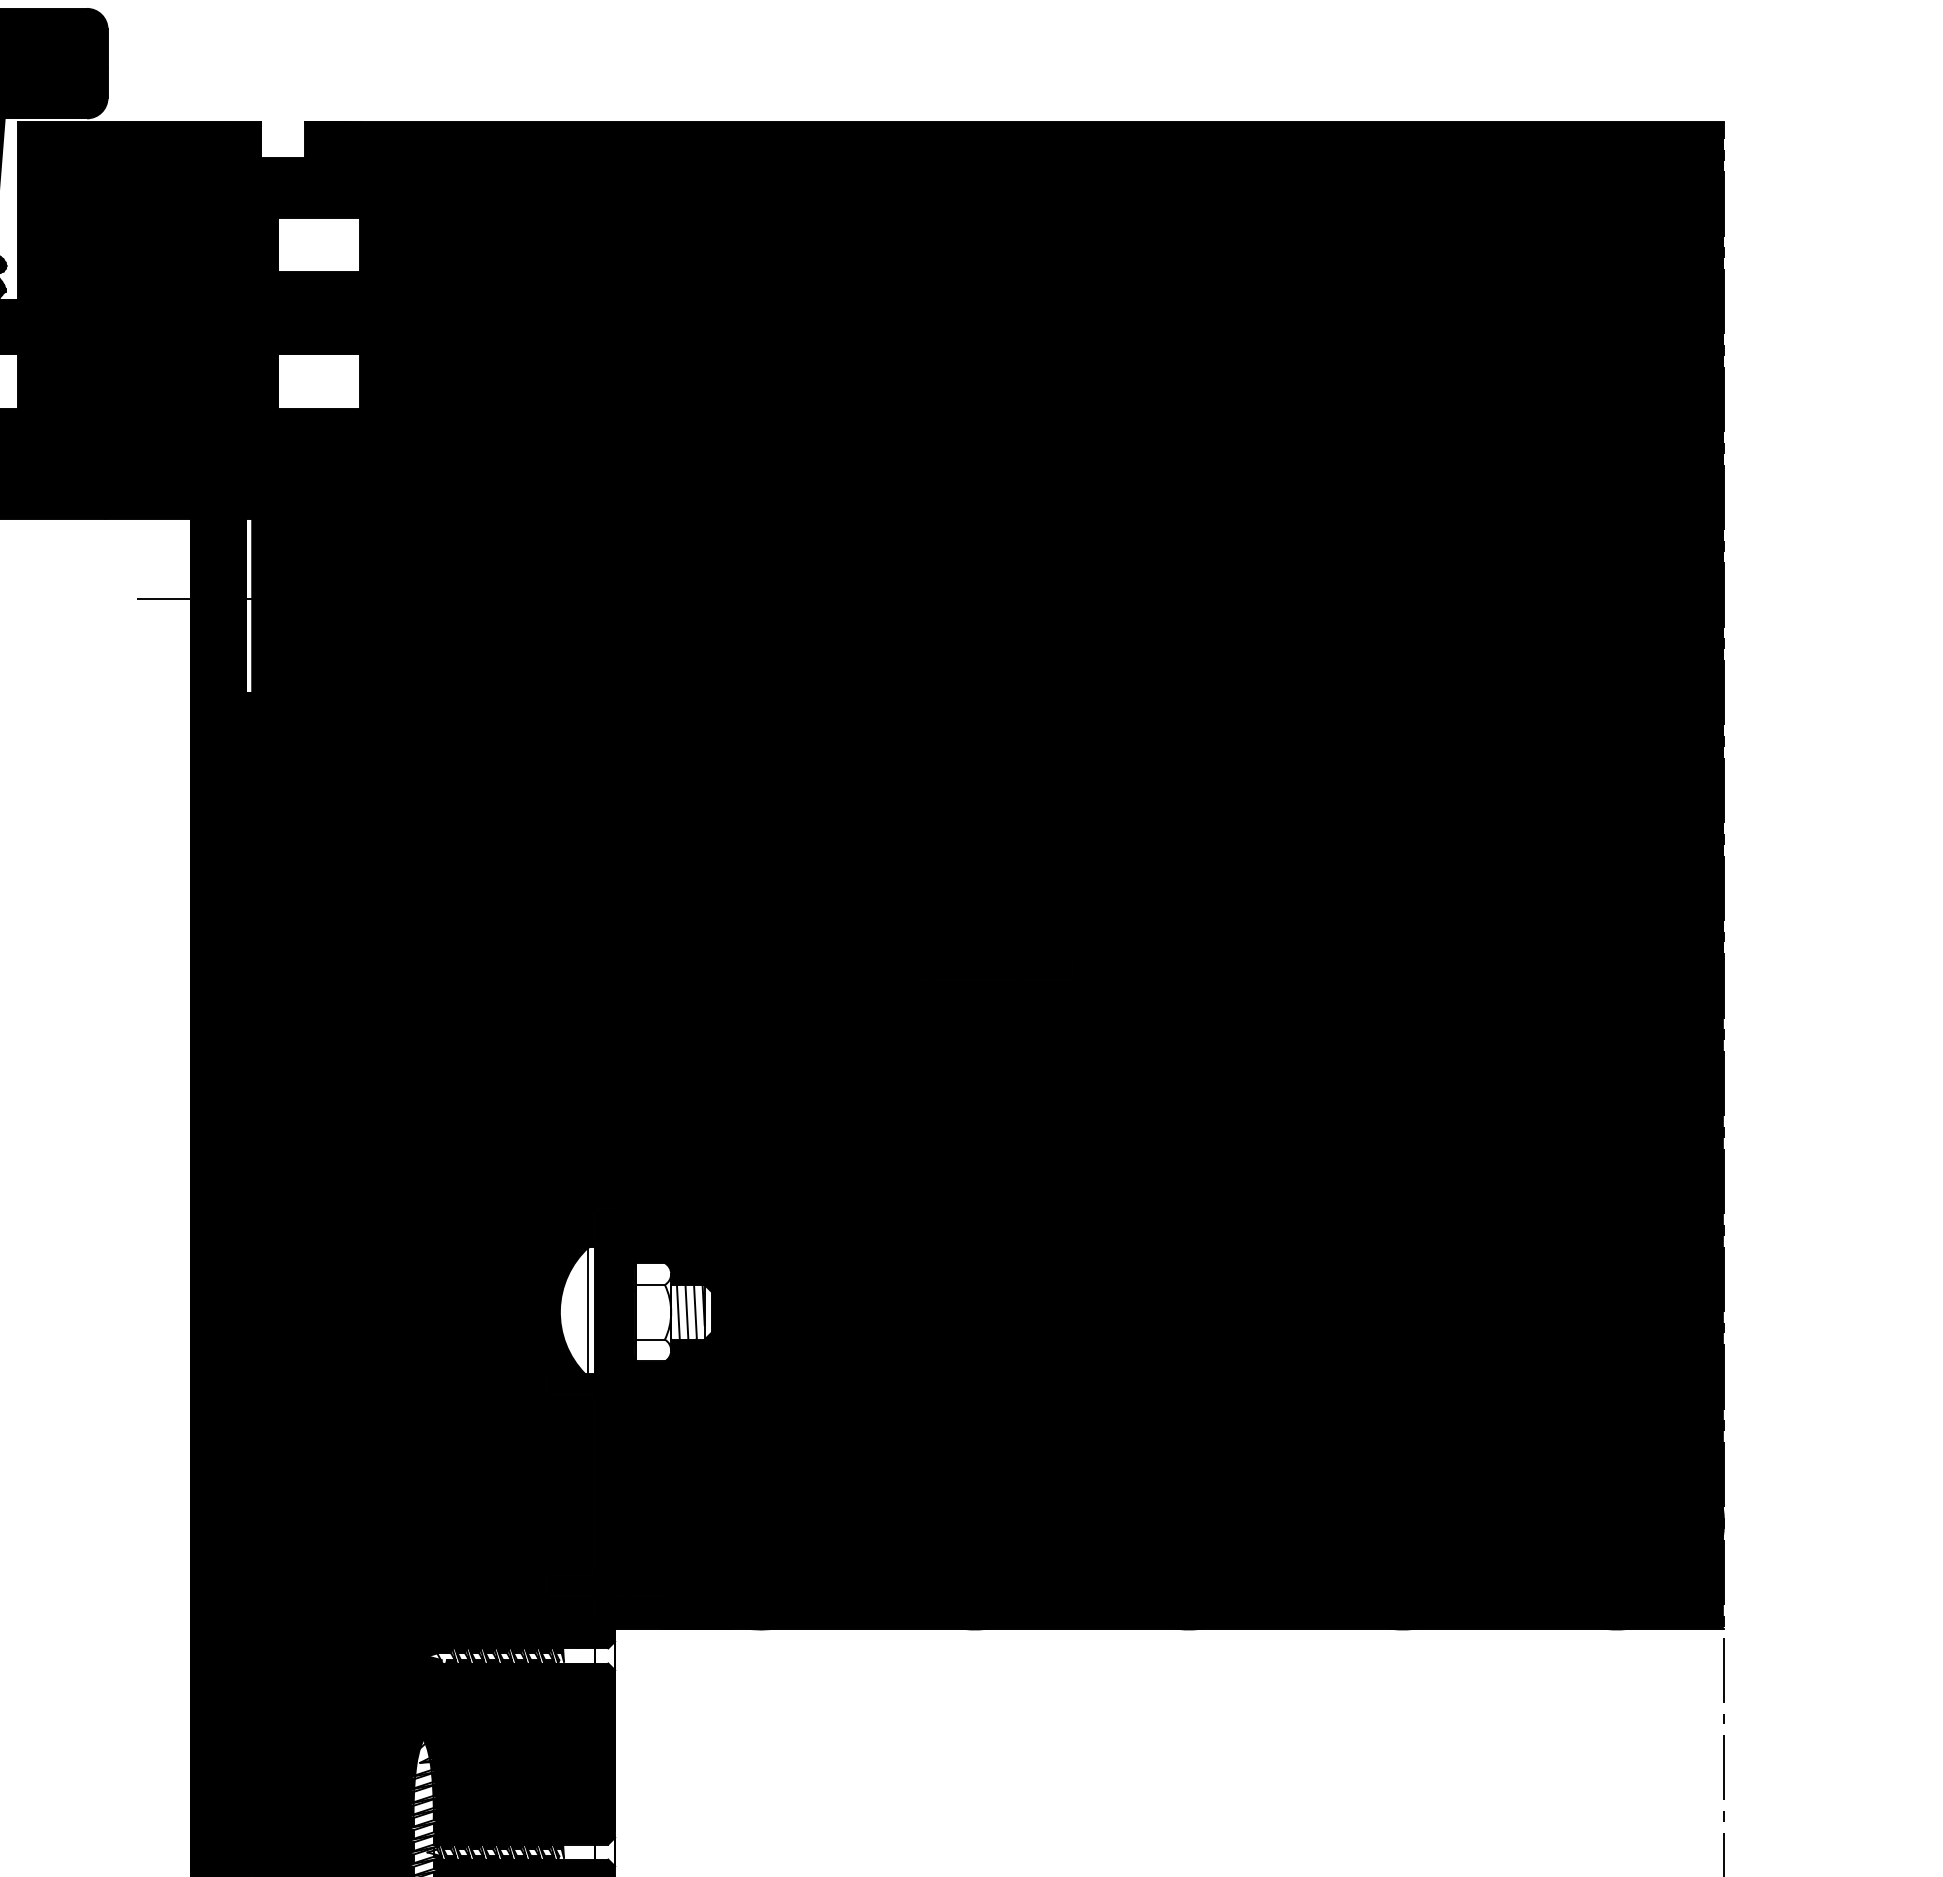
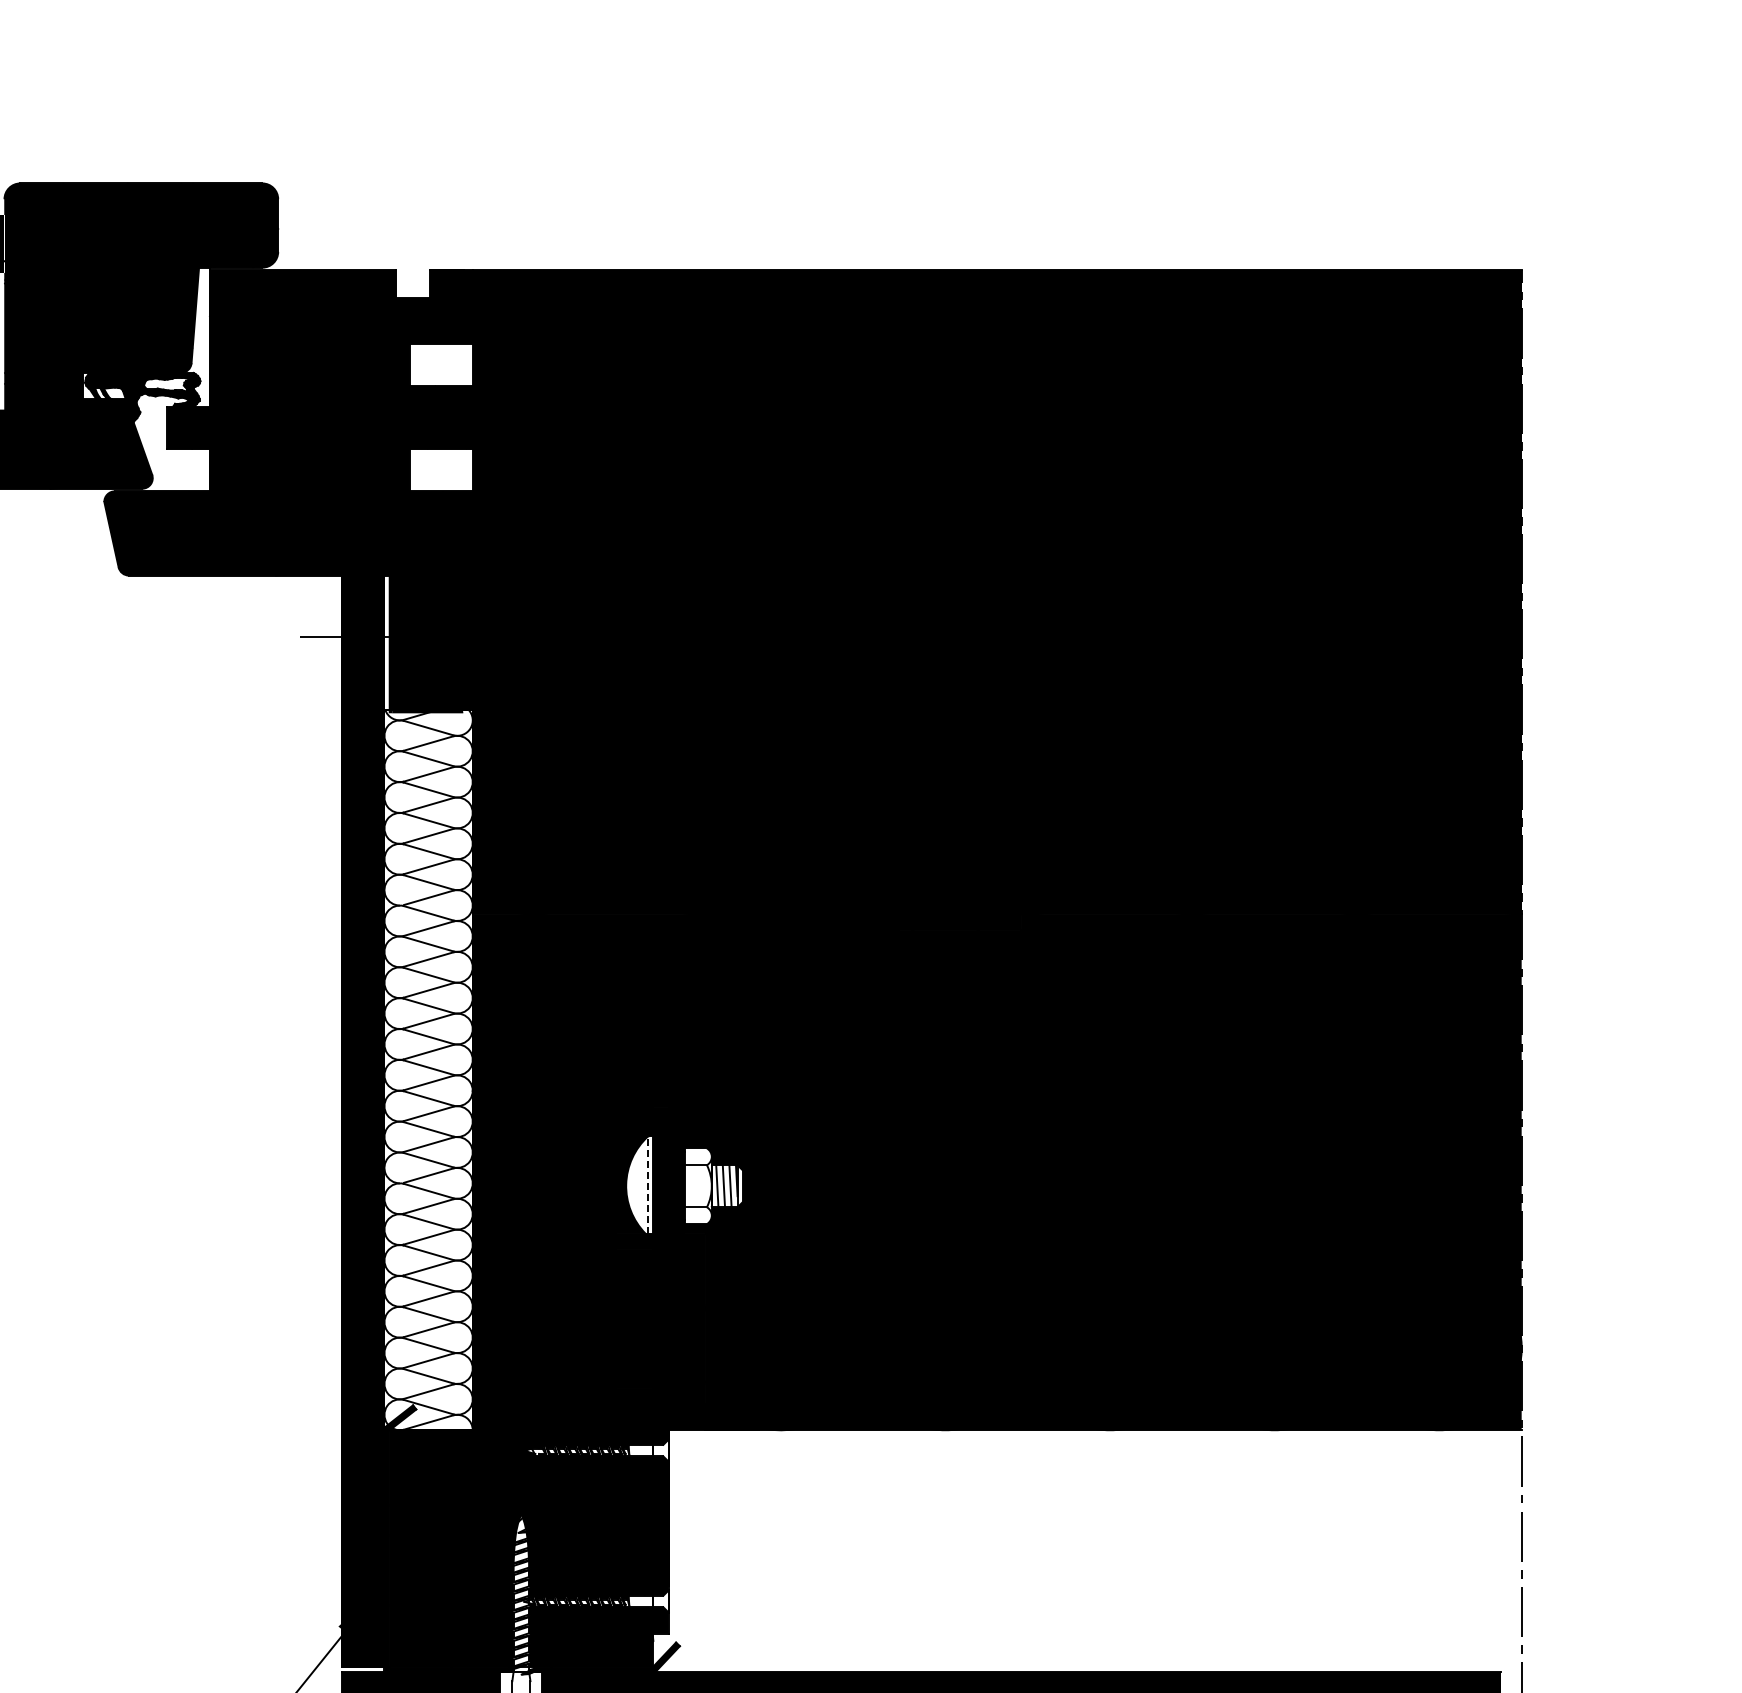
fill: (302, 1160) -> (428, 1069), removed
line: (588, 1310) -> (648, 1184), solid -> dashed

